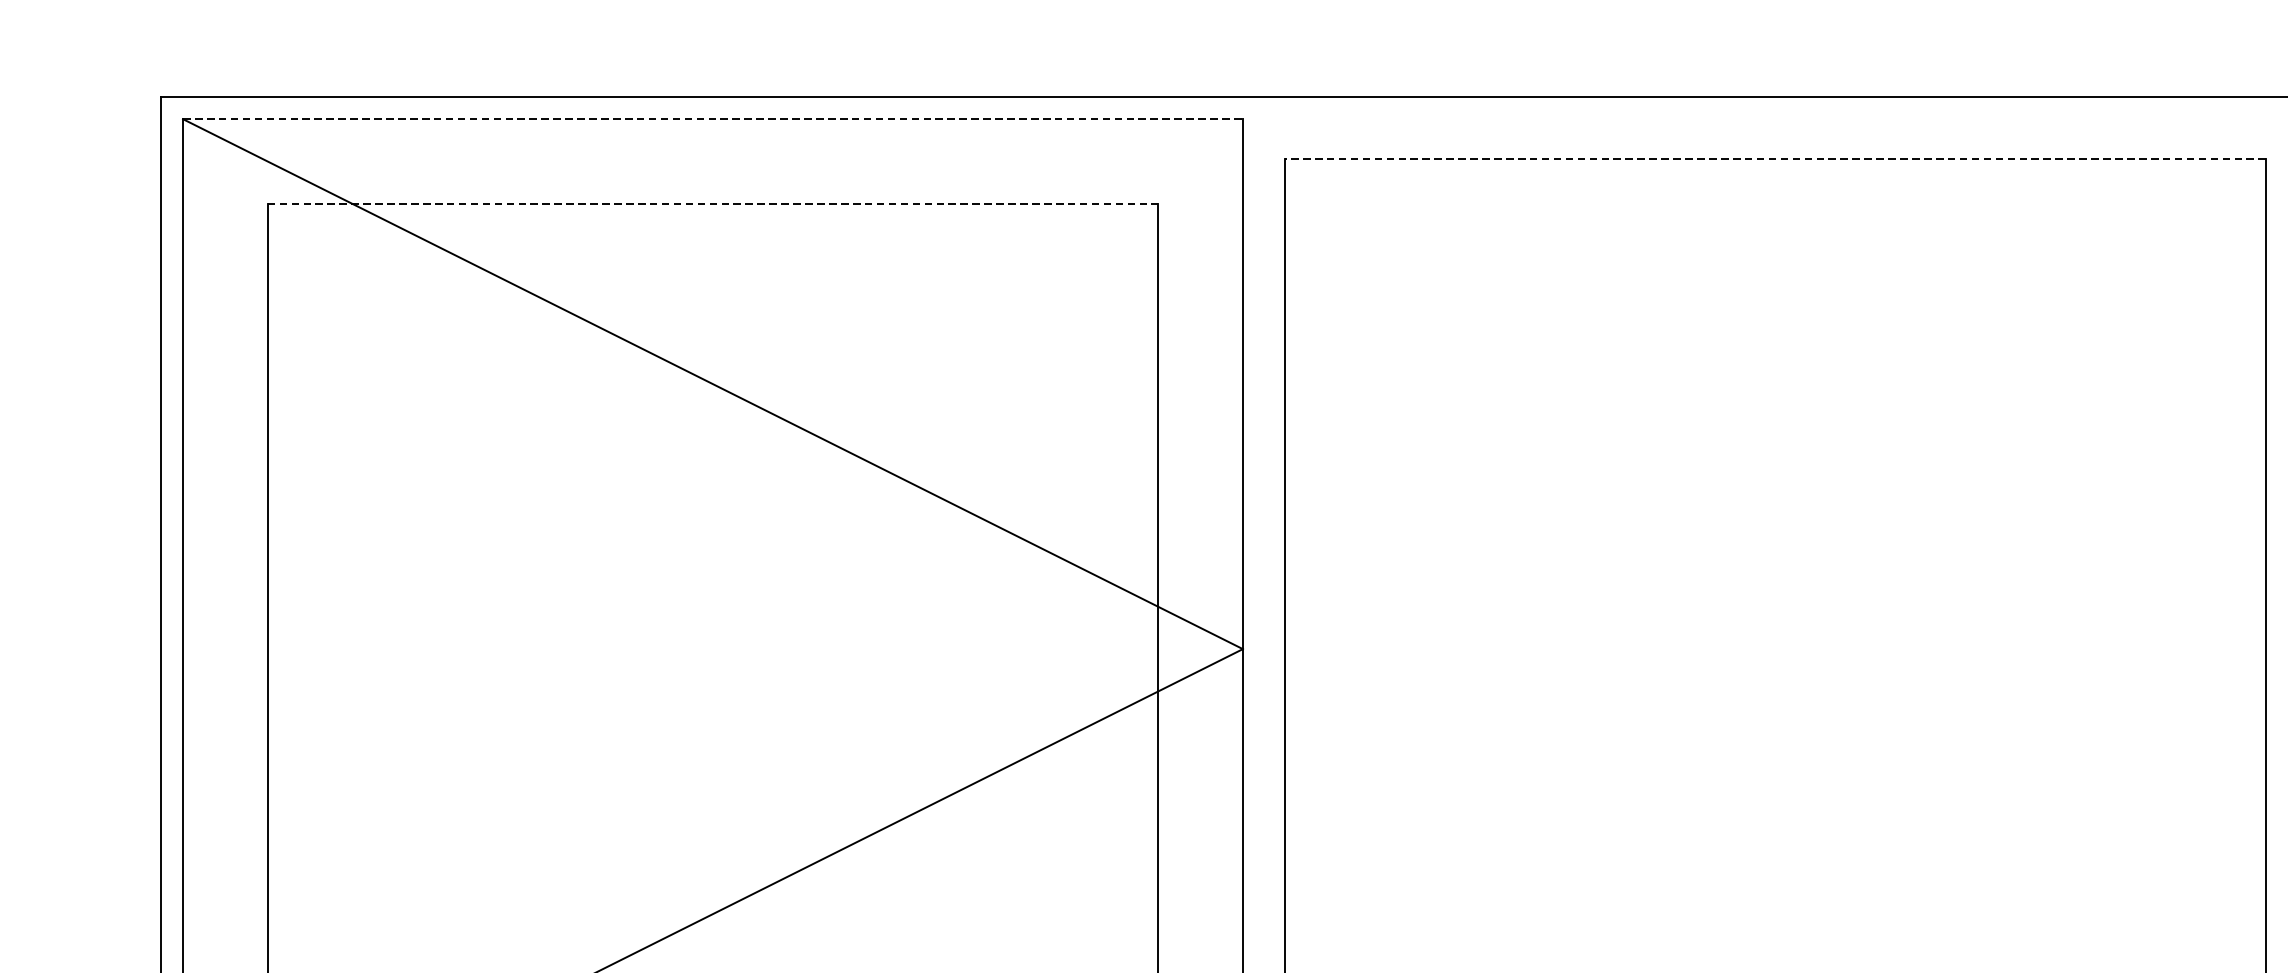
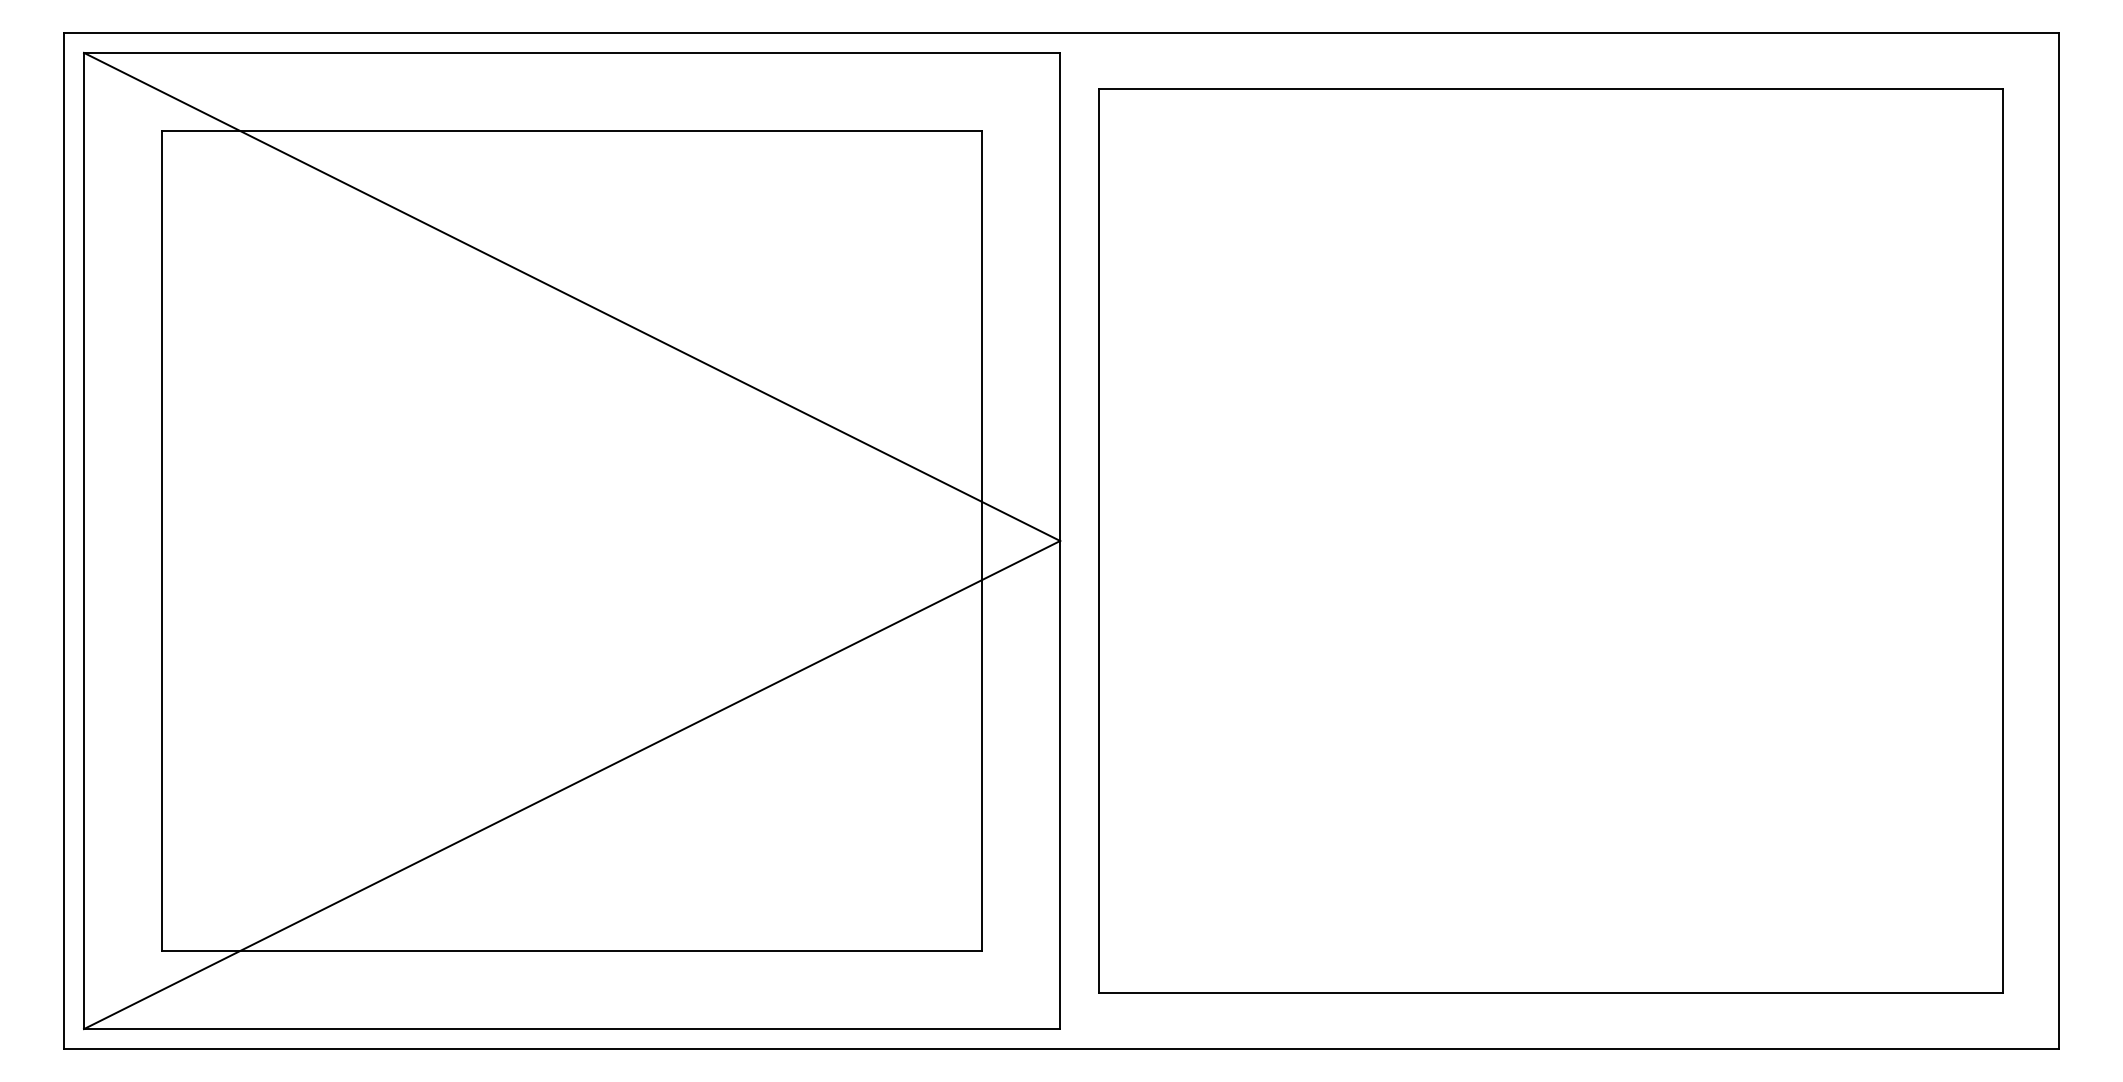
line: (713, 118) -> (572, 52), dashed -> solid
line: (1775, 158) -> (1550, 89), dashed -> solid
line: (713, 203) -> (572, 130), dashed -> solid

